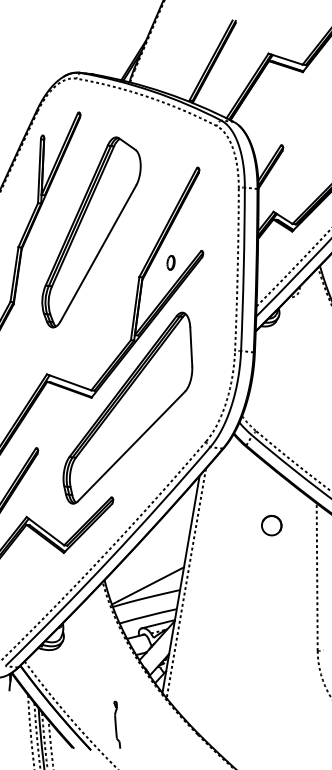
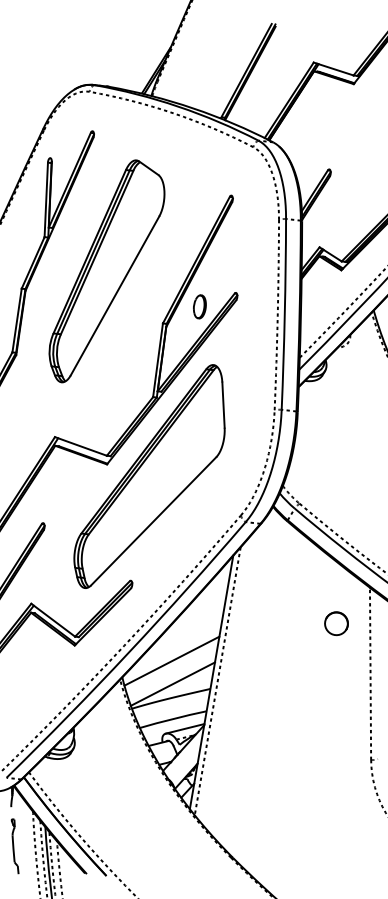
part: (170, 262) -> (199, 306), size x1.43
part: (271, 525) -> (336, 623), moved
line: (146, 565) -> (171, 660), added
part: (116, 724) -> (14, 846), moved

